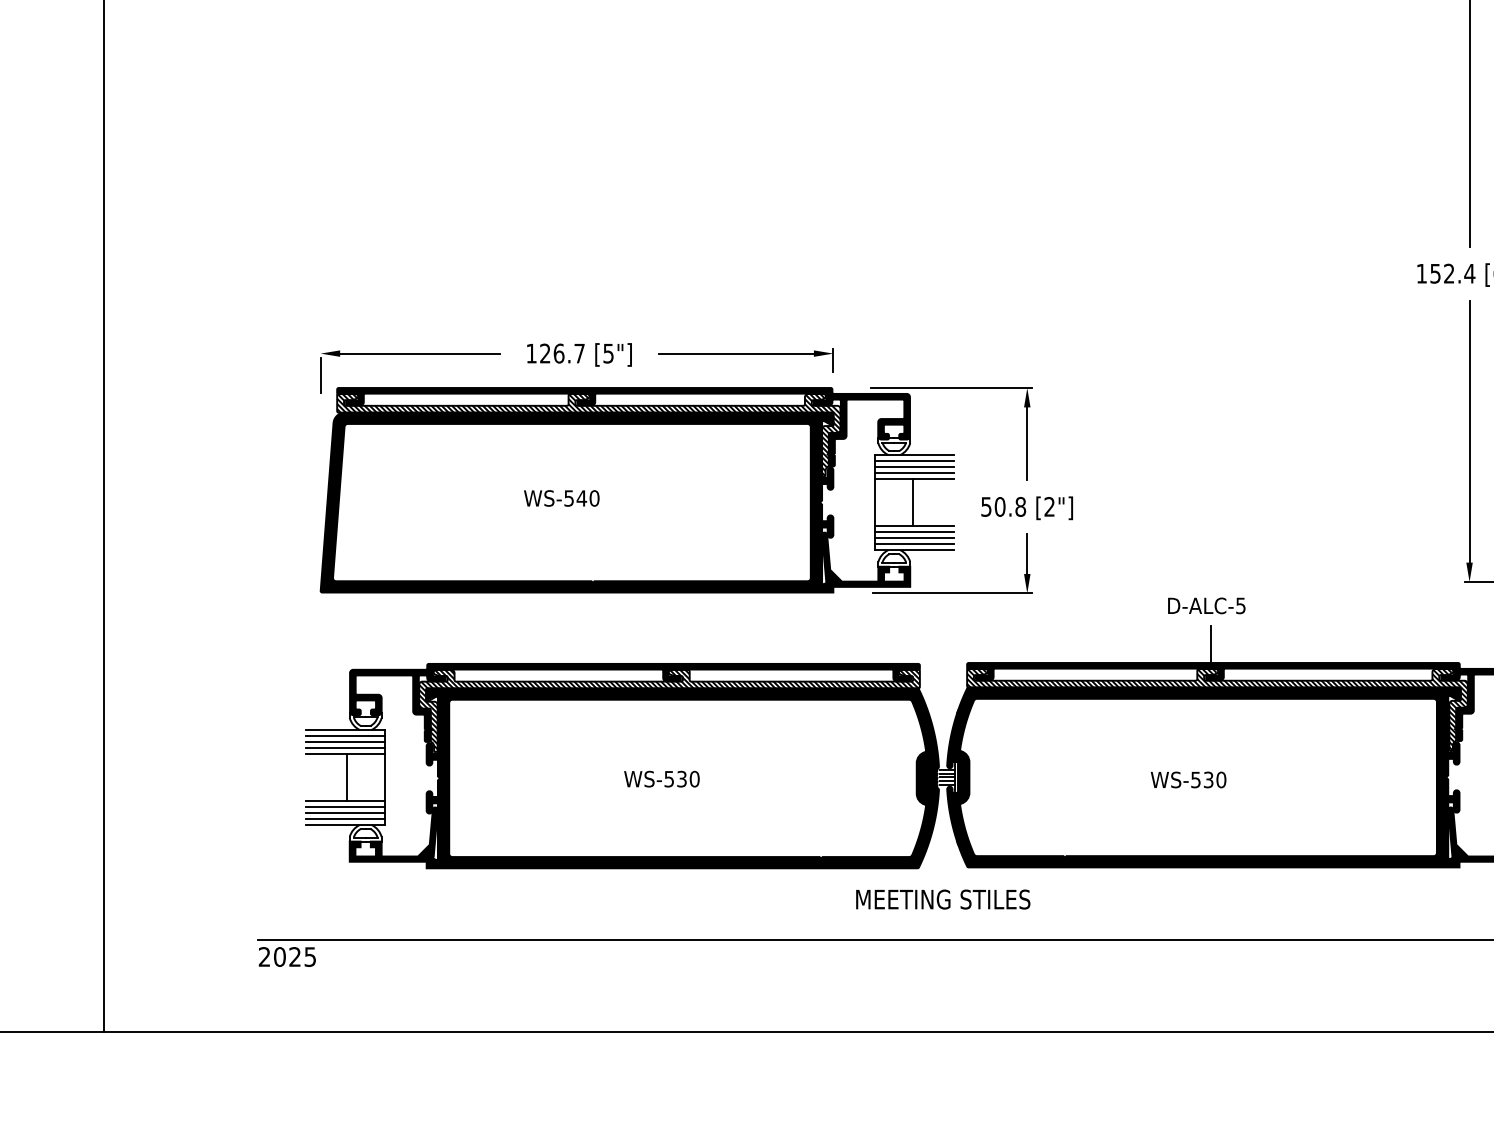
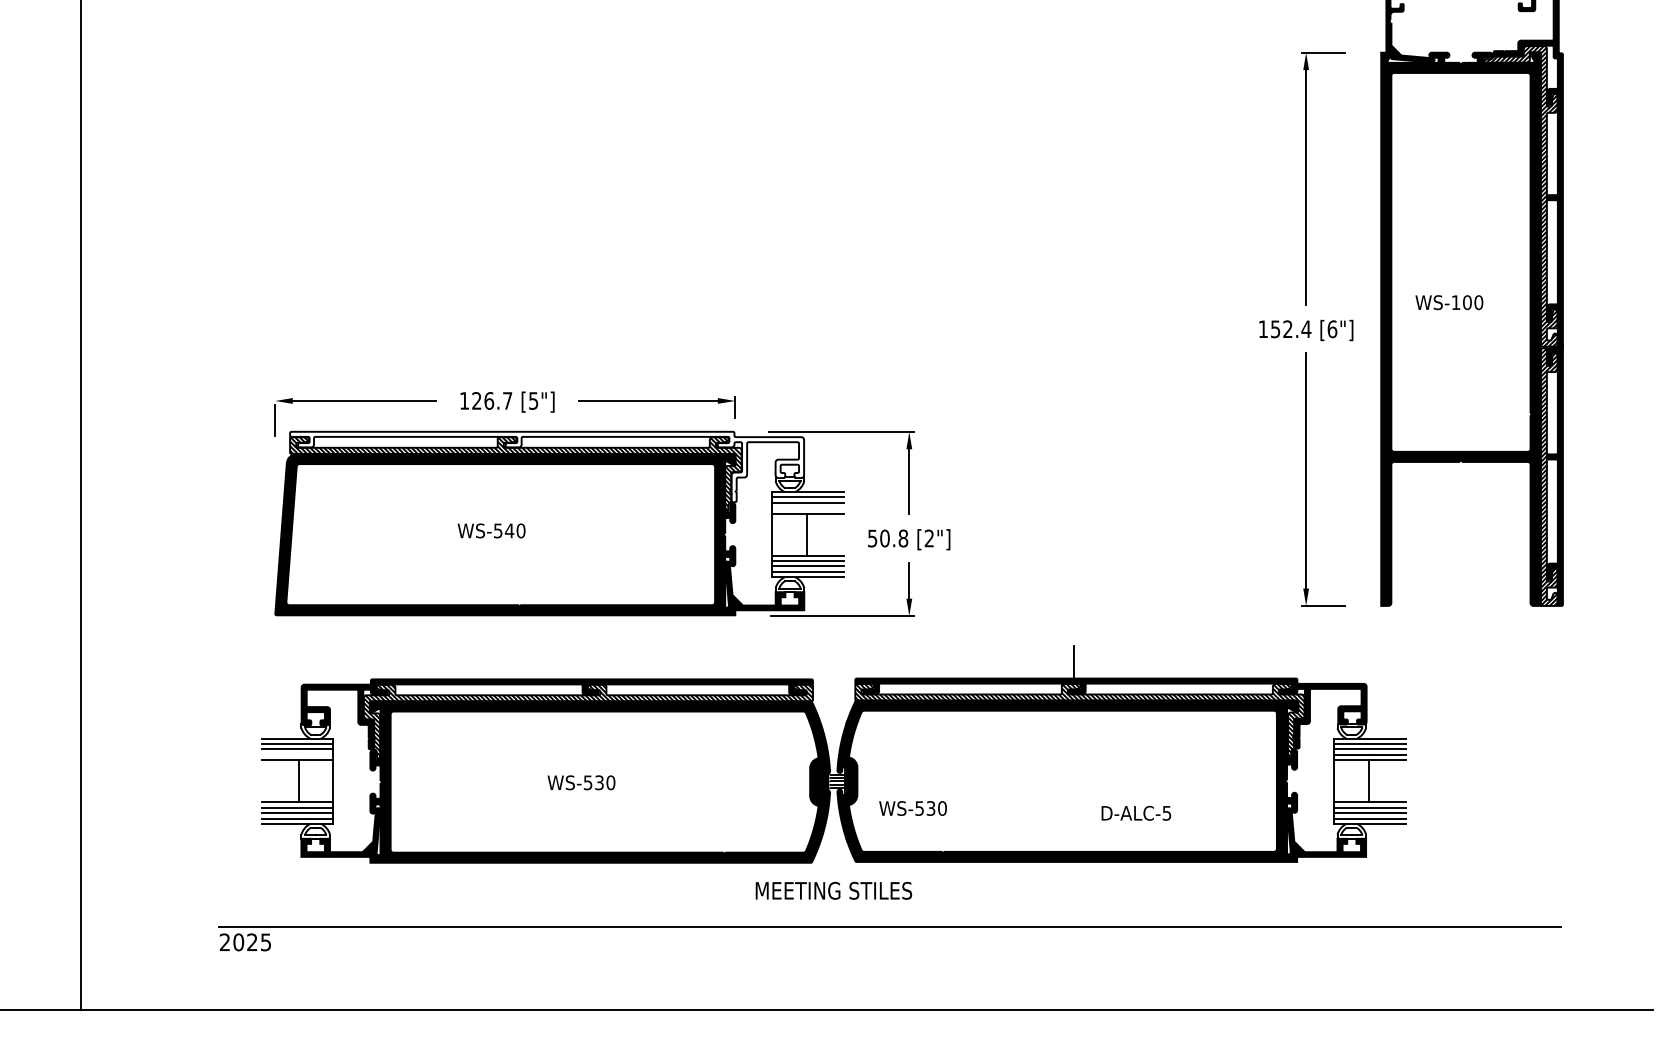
fill: (624, 426) -> (547, 466), removed
line: (913, 473) -> (807, 508), removed
text: (1206, 604) -> (1136, 812), moved
line: (345, 747) -> (297, 754), removed
text: (1187, 779) -> (912, 808), moved

